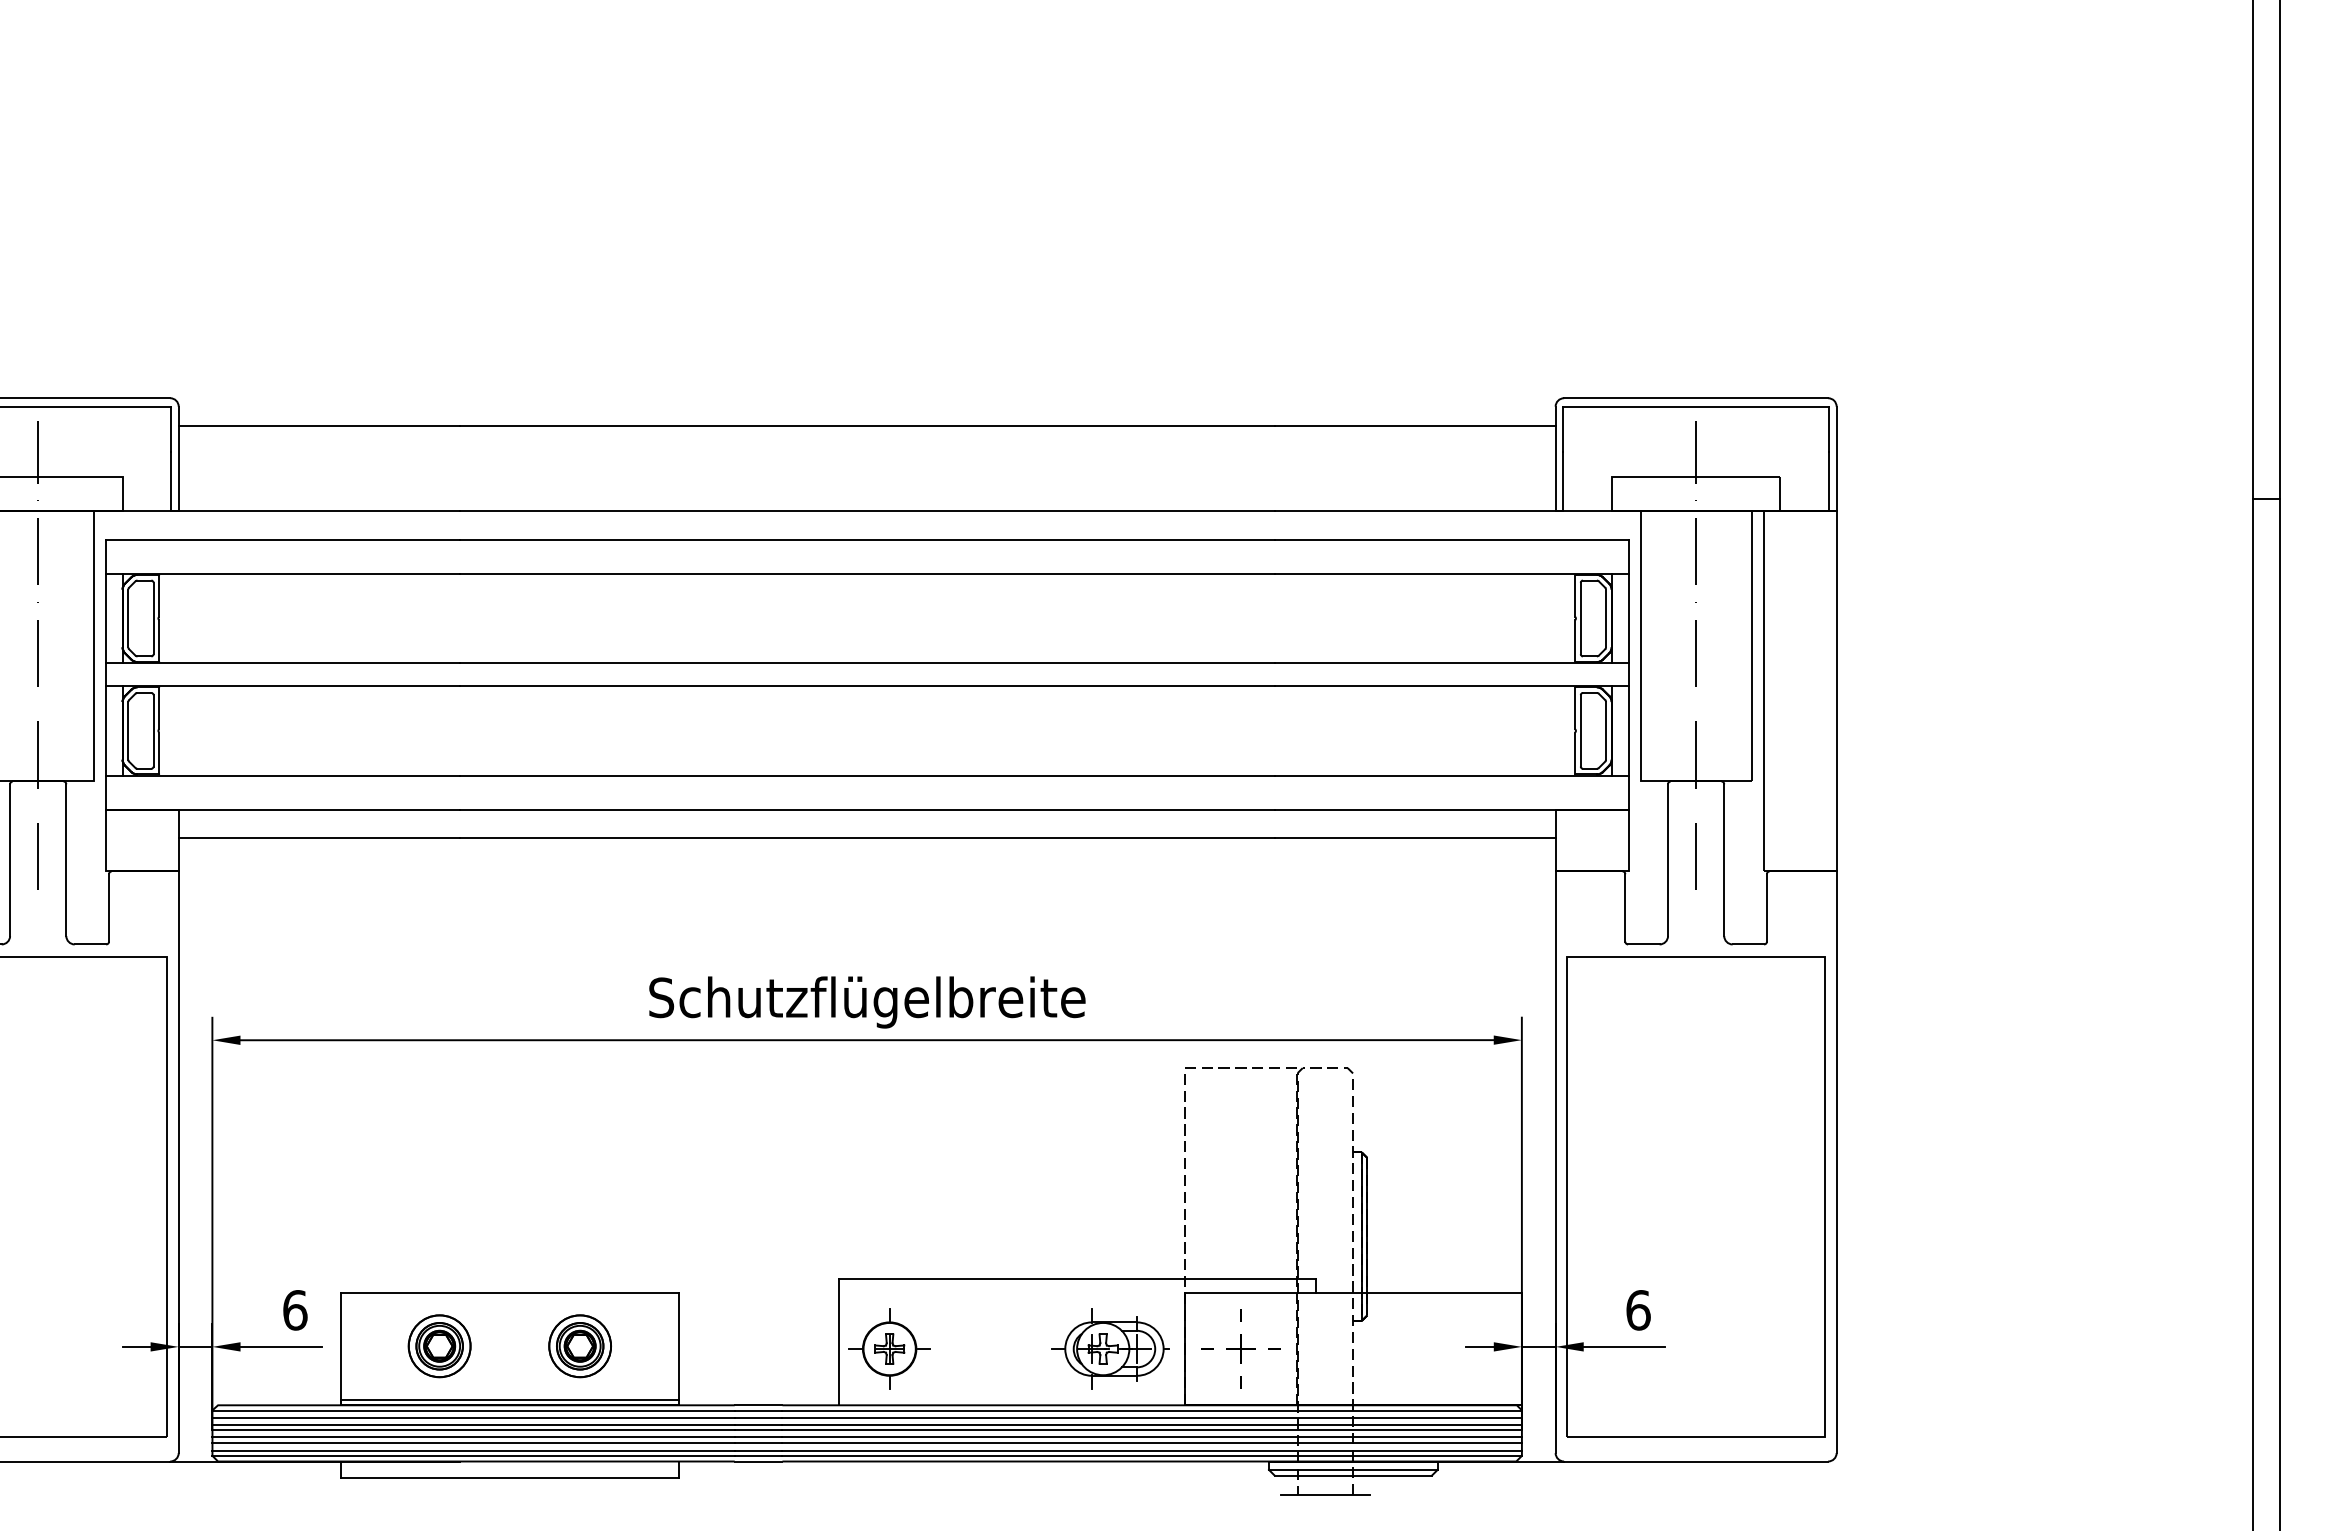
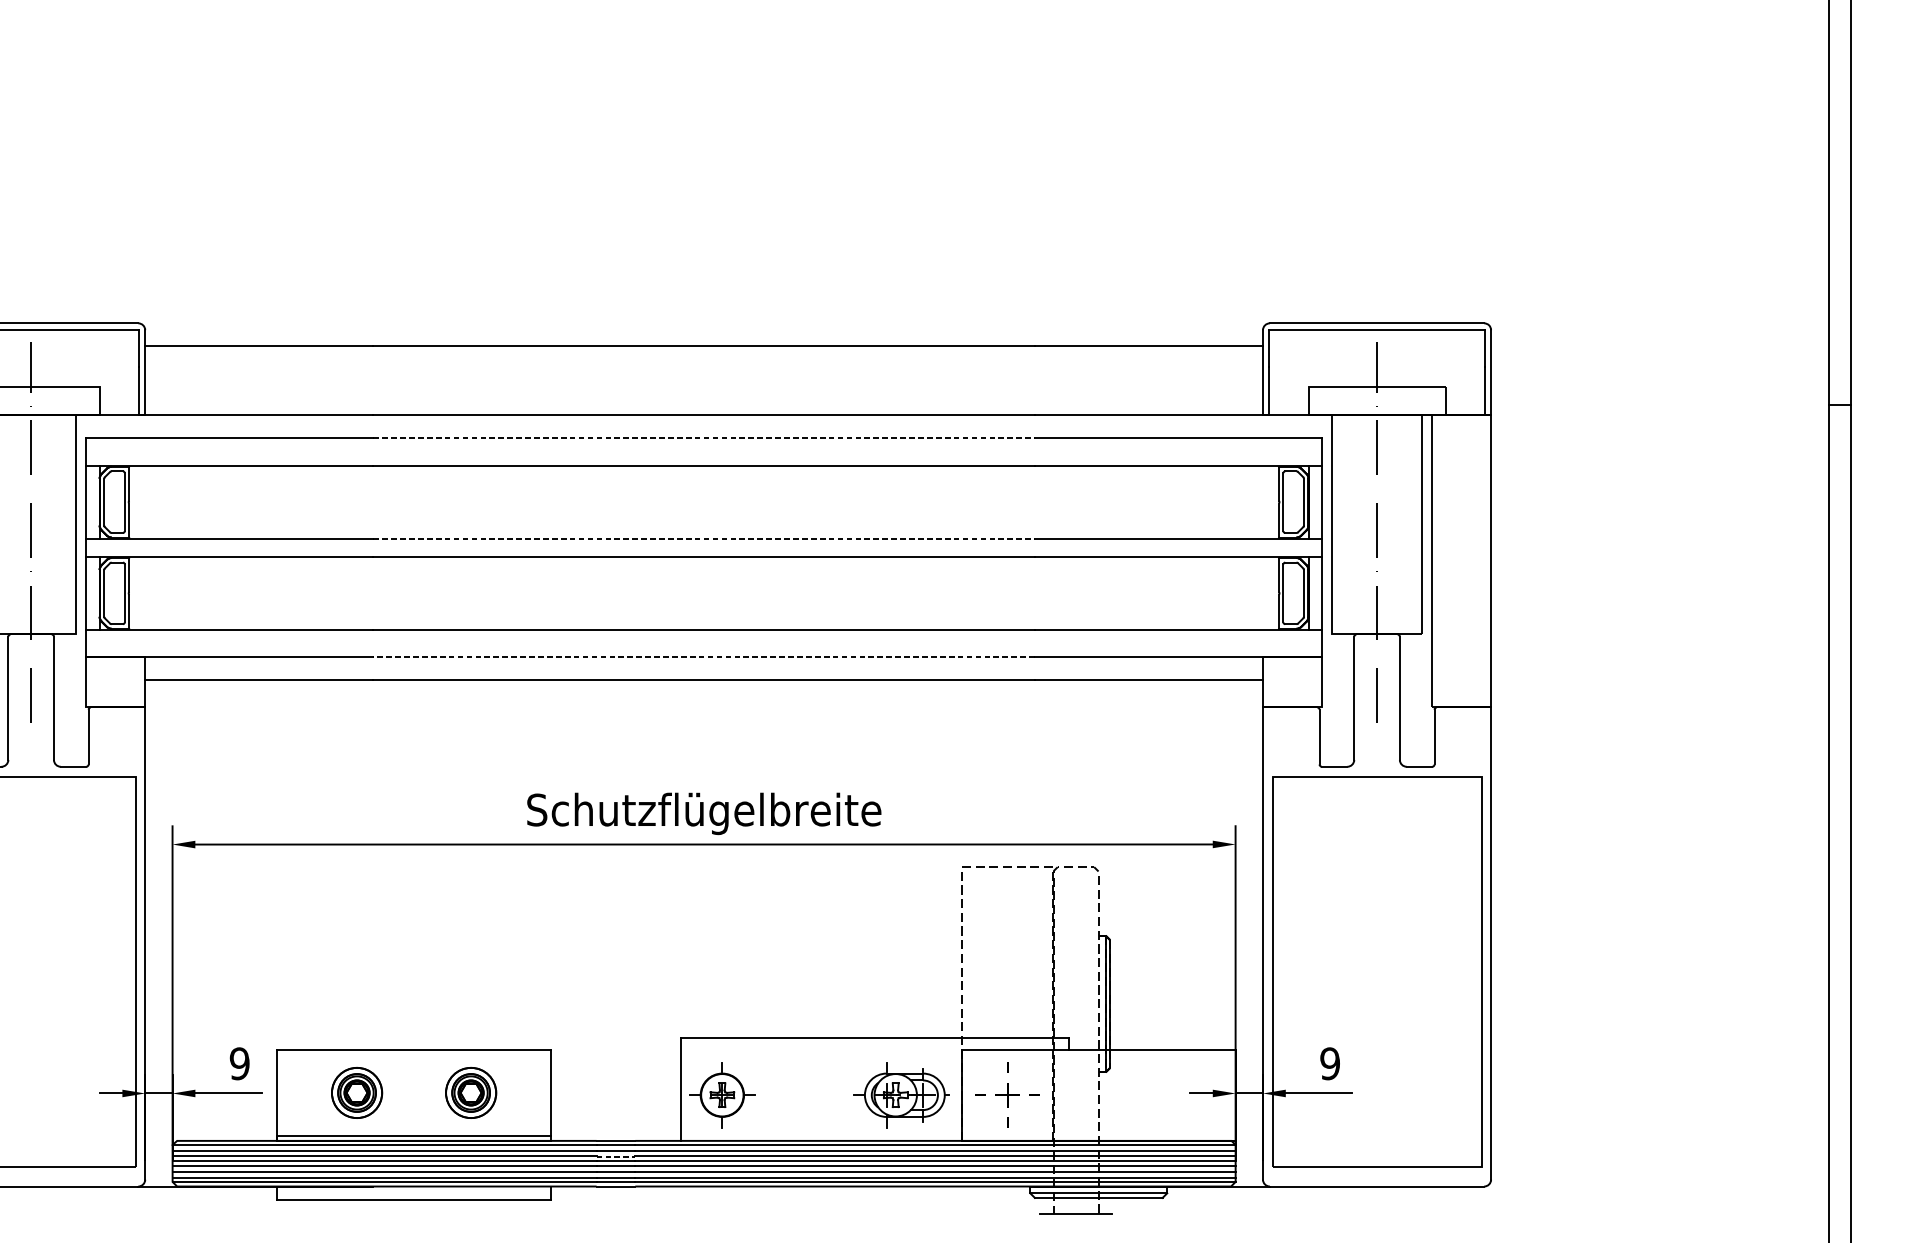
line: (867, 539) -> (704, 438), solid -> dashed
line: (867, 663) -> (704, 538), solid -> dashed
line: (866, 809) -> (703, 657), solid -> dashed
text: (295, 1310) -> (240, 1063), 6 -> 9
text: (1638, 1310) -> (1330, 1063), 6 -> 9
line: (758, 1424) -> (615, 1156), solid -> dashed

